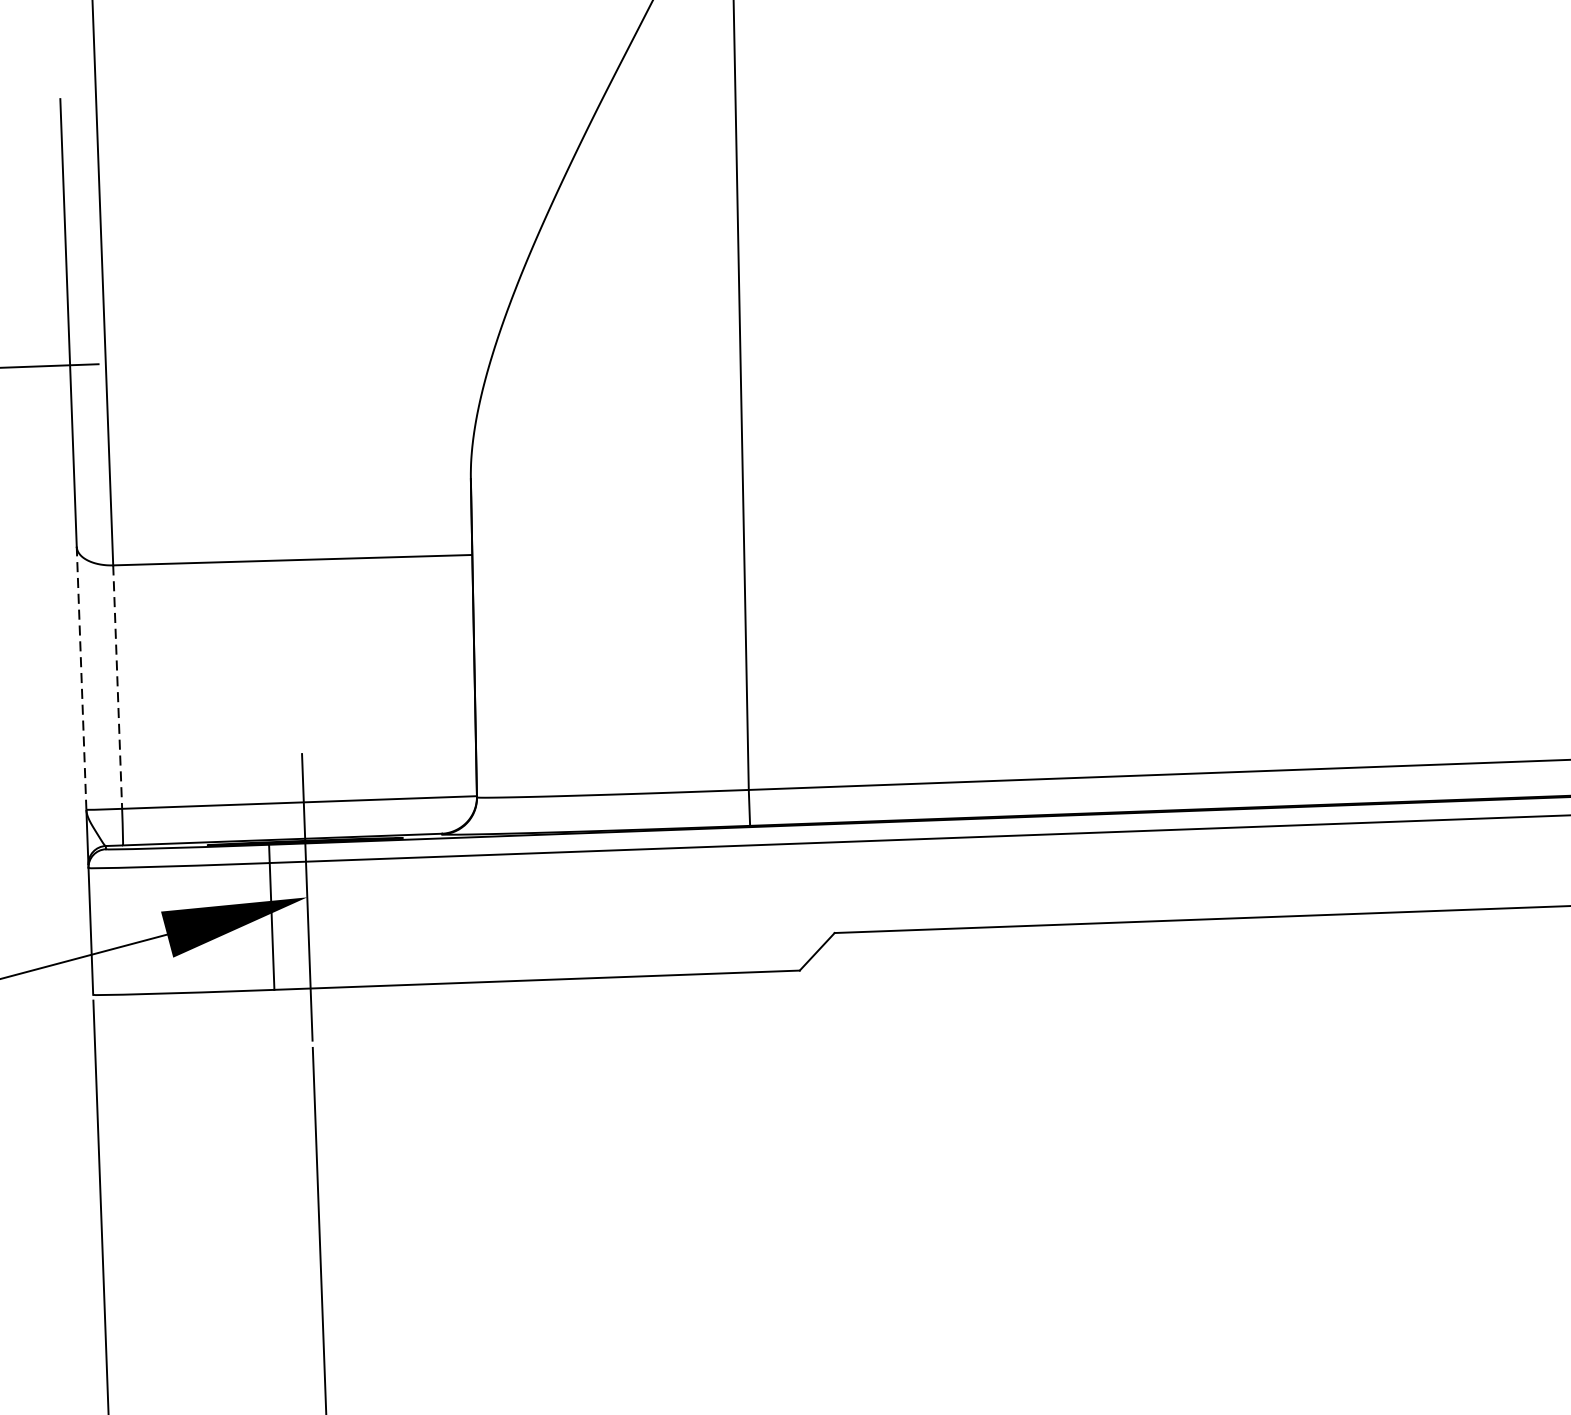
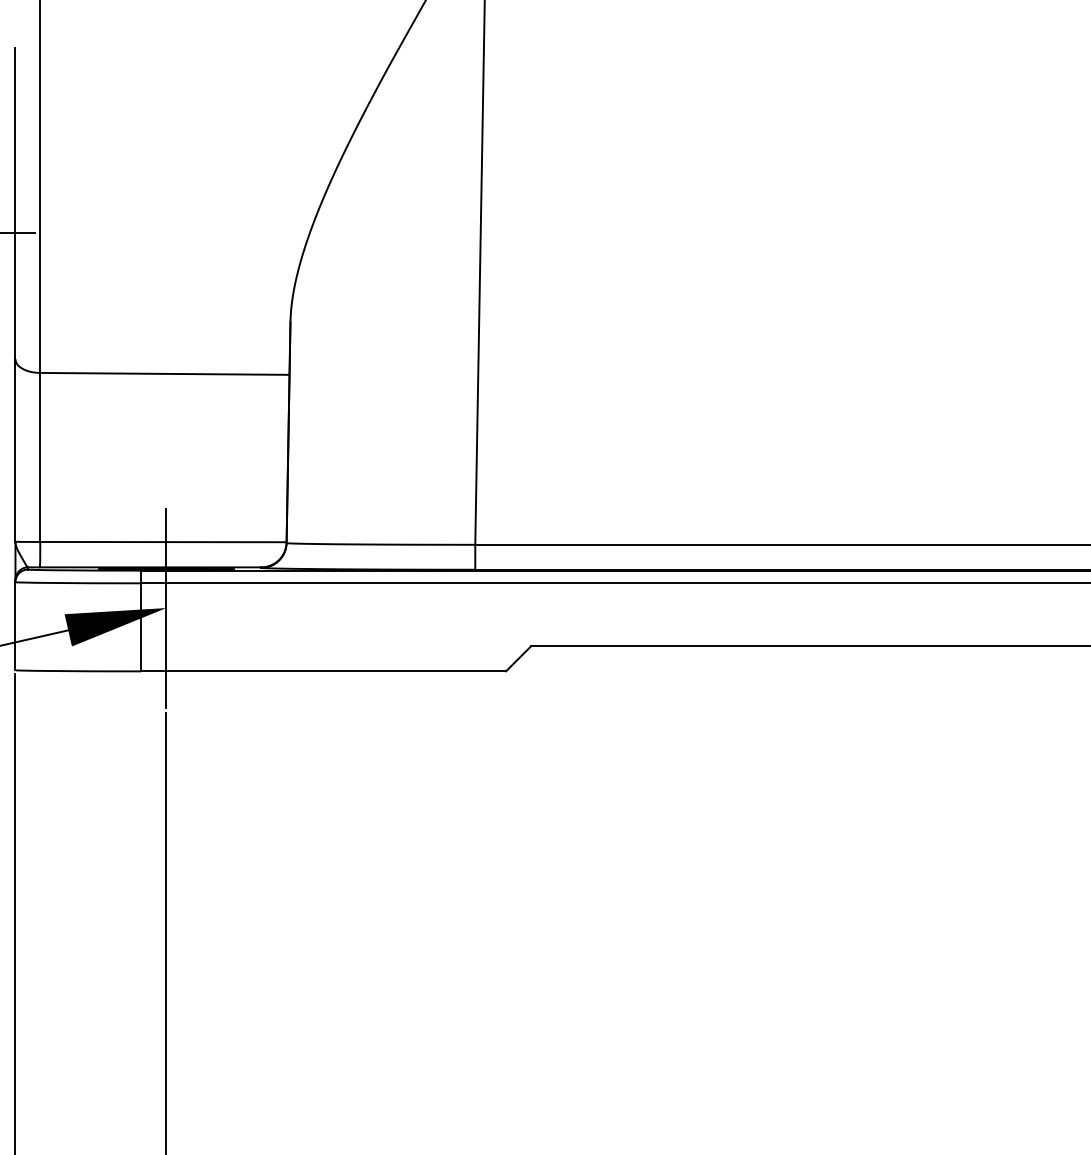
line: (81, 676) -> (15, 449), dashed -> solid
line: (117, 687) -> (40, 457), dashed -> solid

